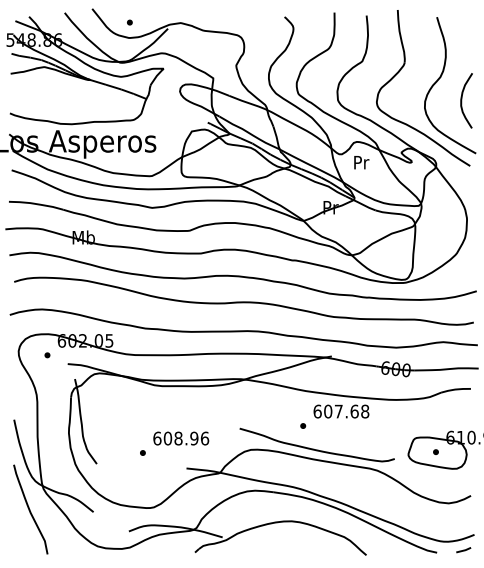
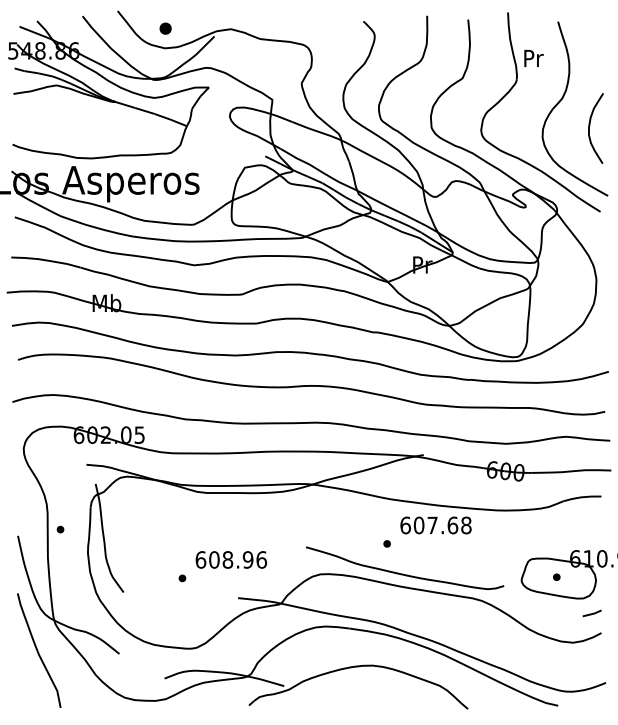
part: (129, 22) -> (165, 28), size x1.6
text: (361, 162) -> (533, 58), moved
part: (47, 355) -> (60, 529), moved
line: (463, 550) -> (591, 613), moved

